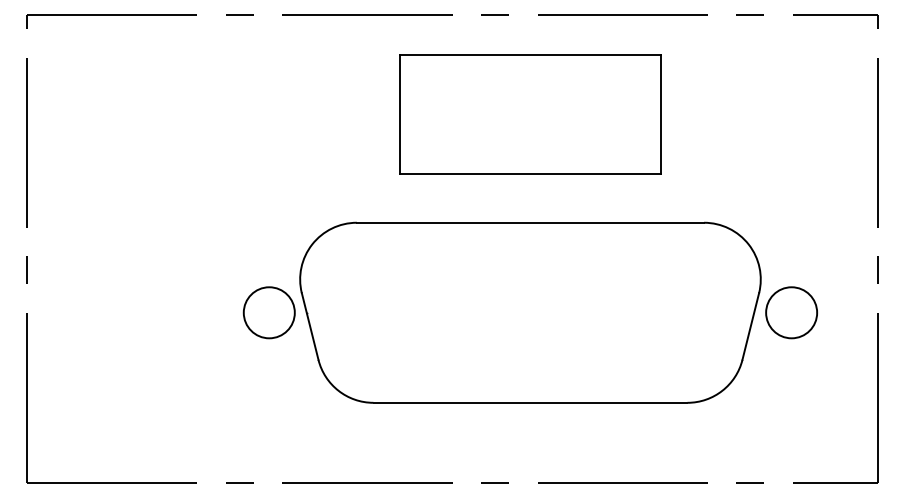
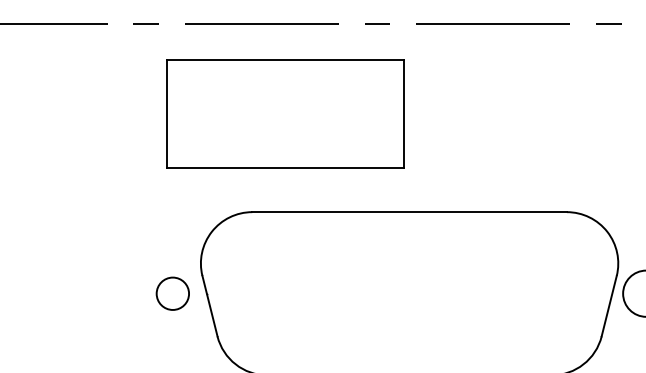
part: (530, 114) -> (285, 114), moved
circle: (268, 312) -> (172, 293), size x0.7

